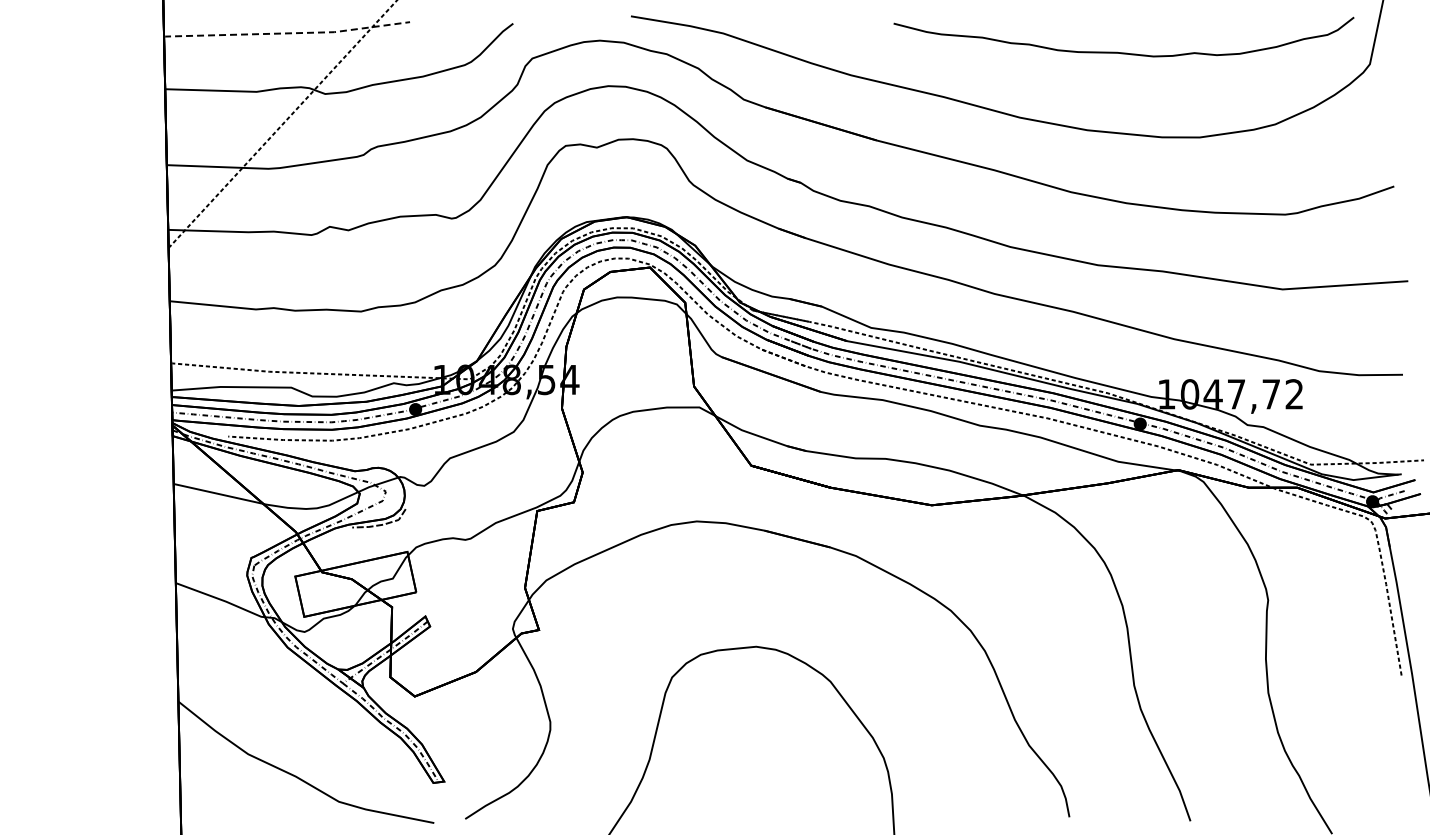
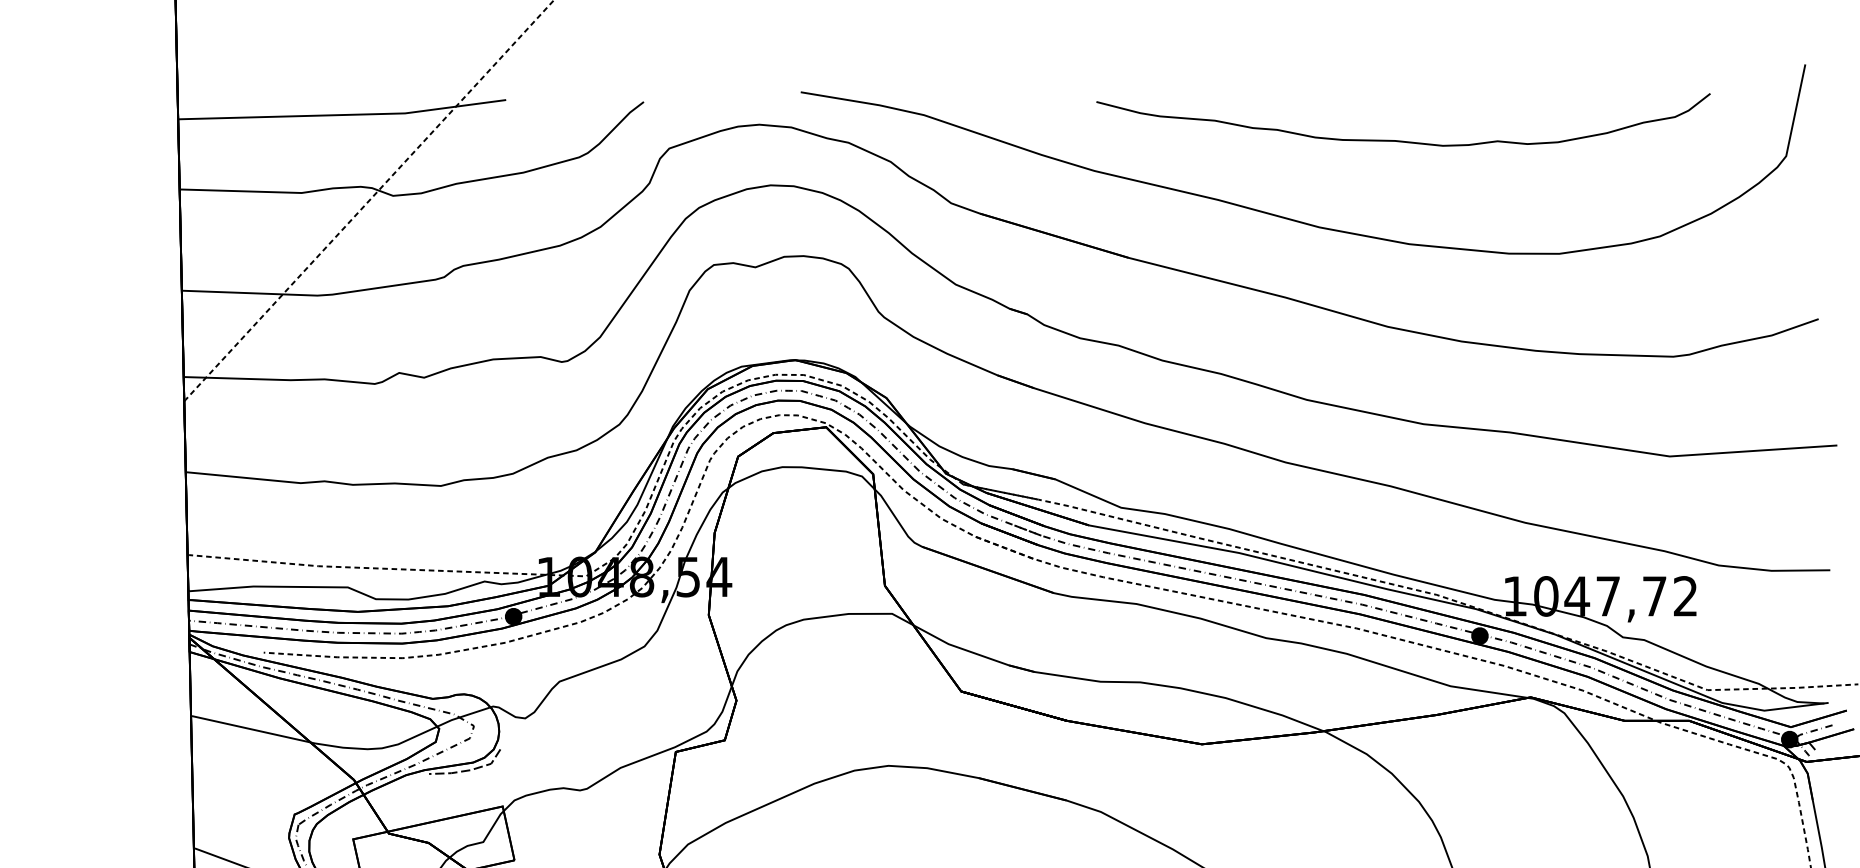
line: (287, 33) -> (342, 115), dashed -> solid
curve: (1123, 52) -> (1402, 140), moved

